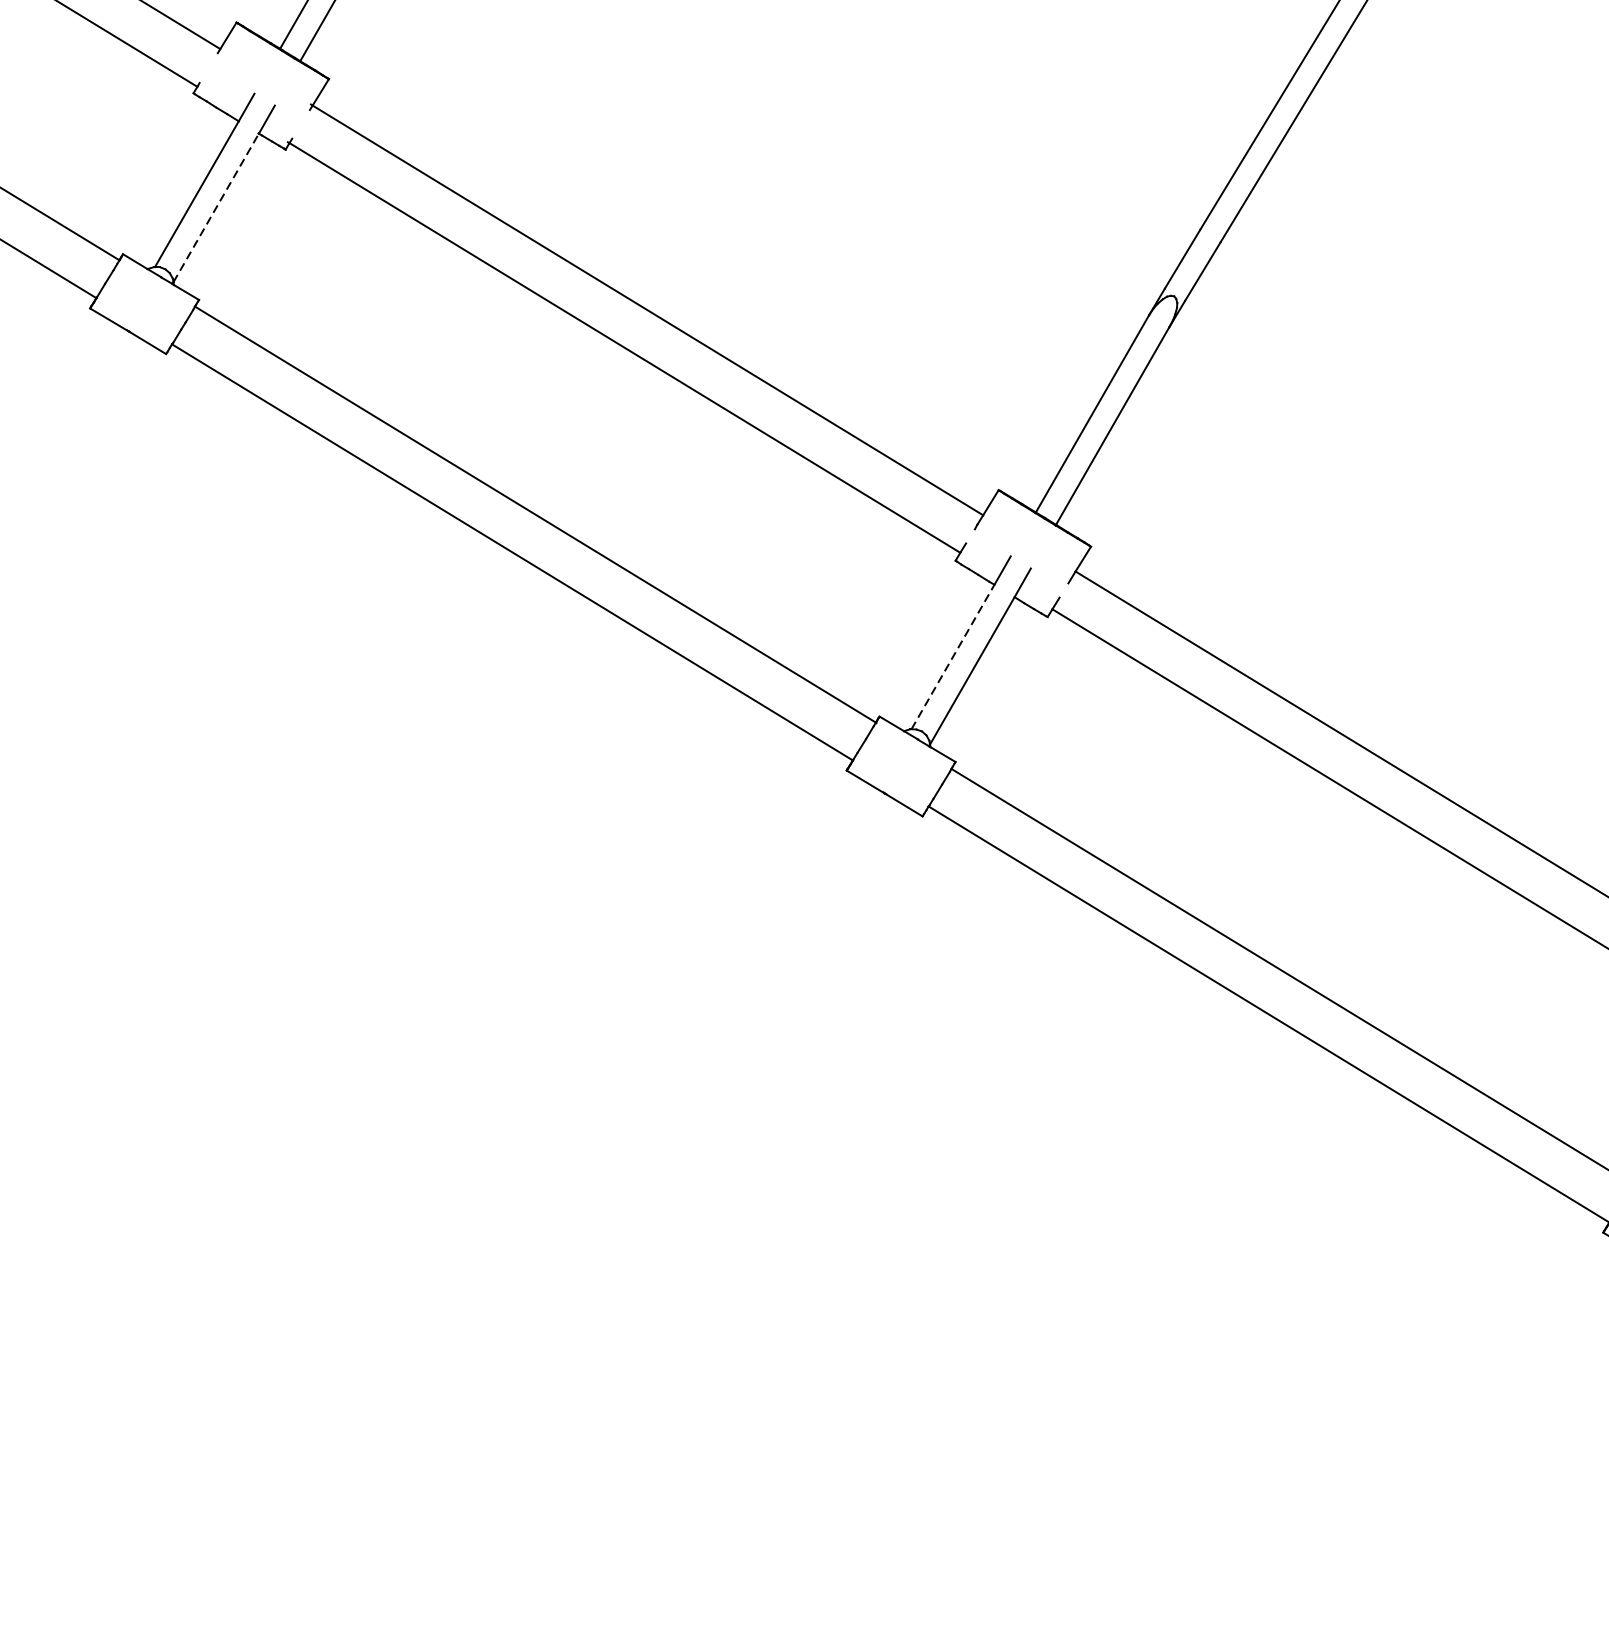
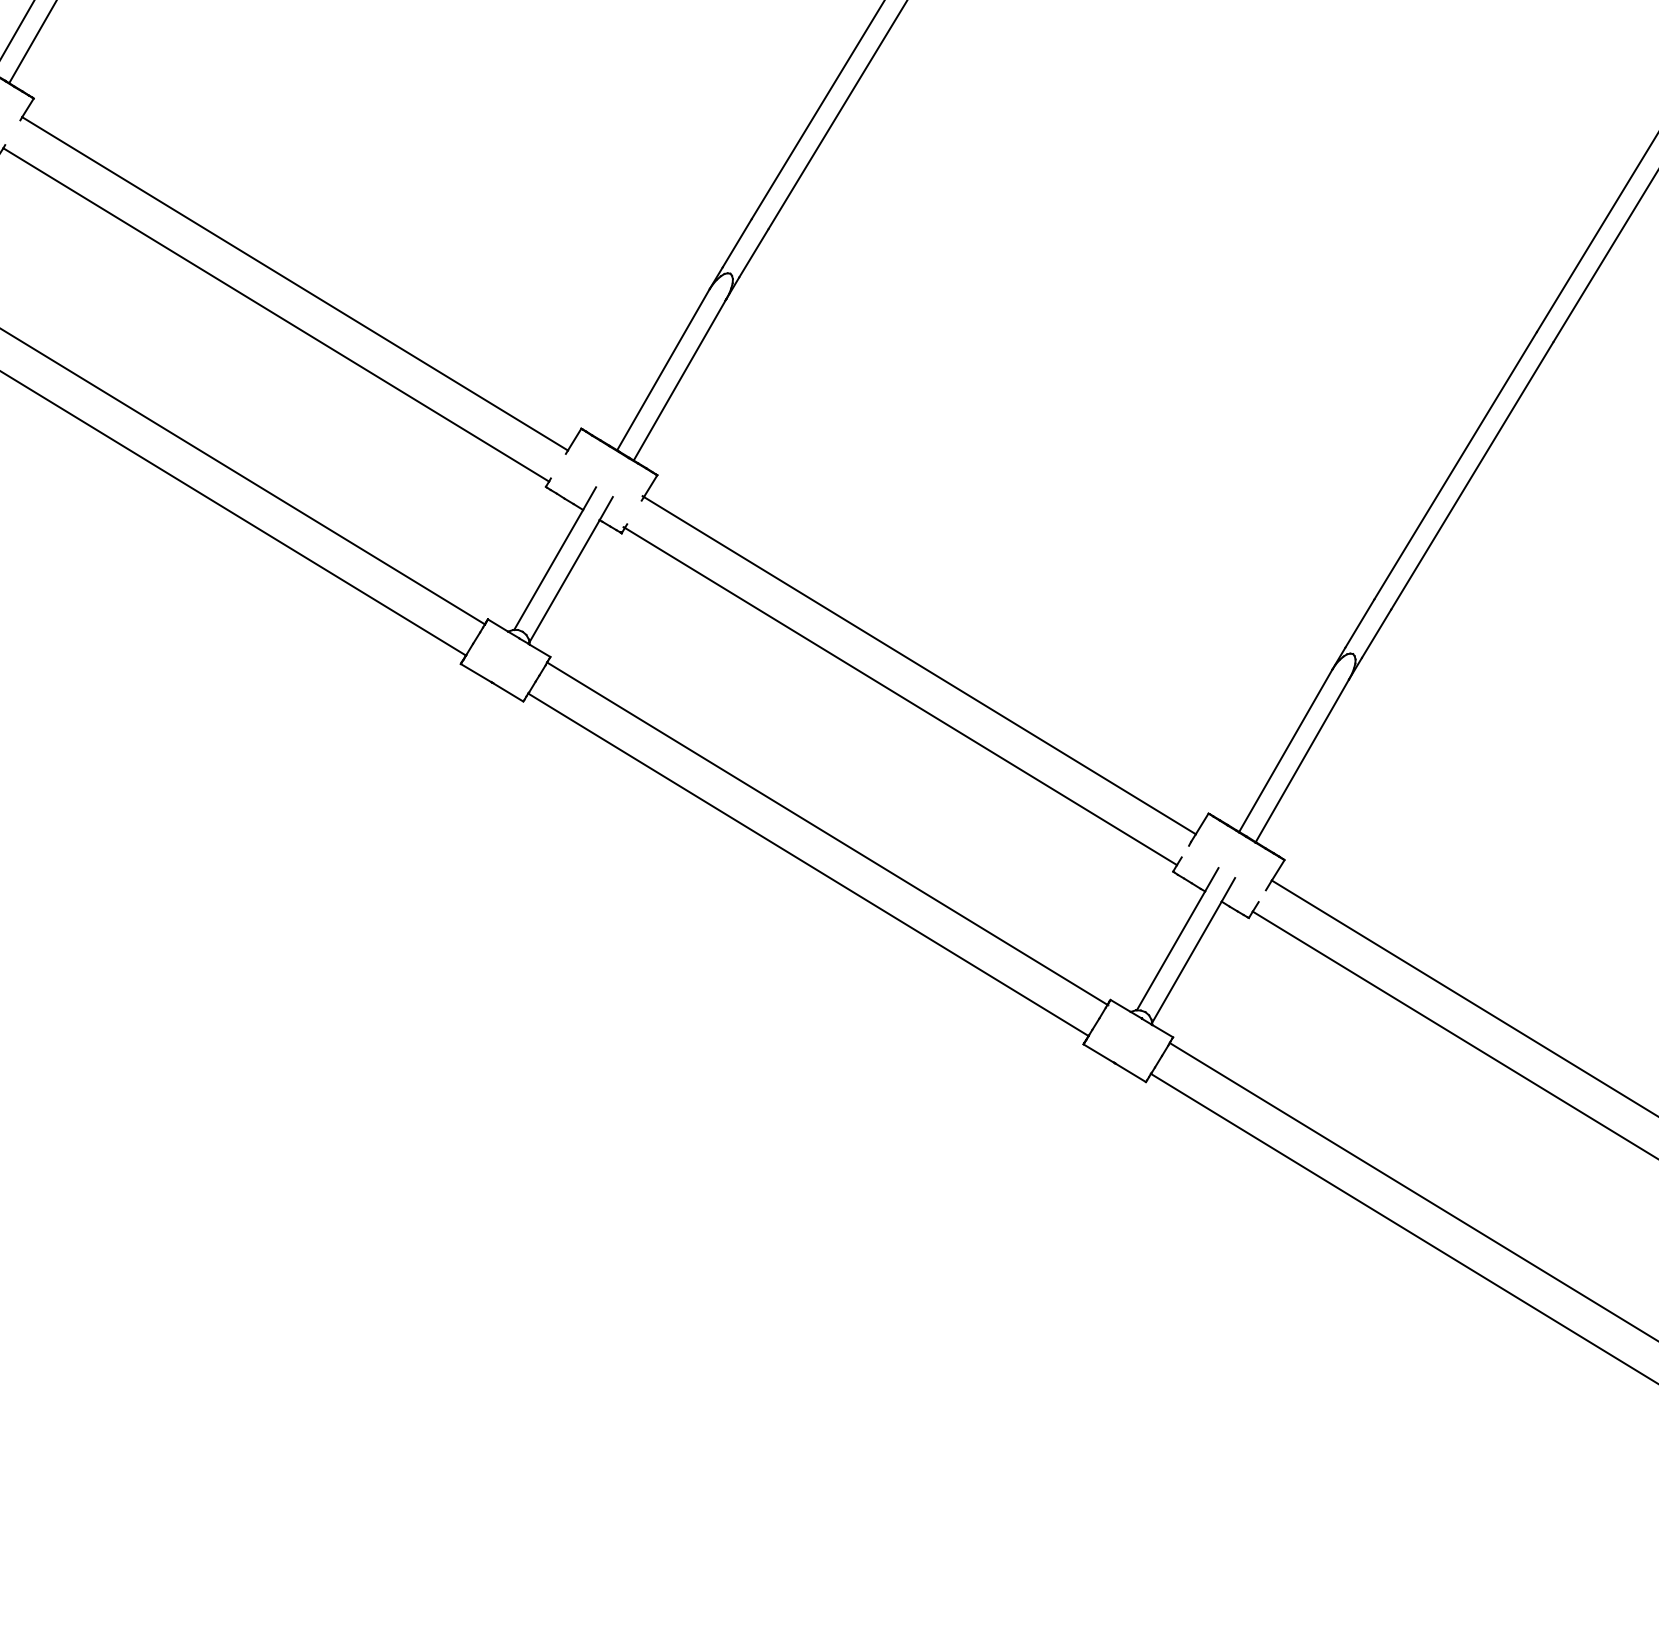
line: (216, 208) -> (564, 581), dashed -> solid
line: (953, 656) -> (1171, 950), dashed -> solid

